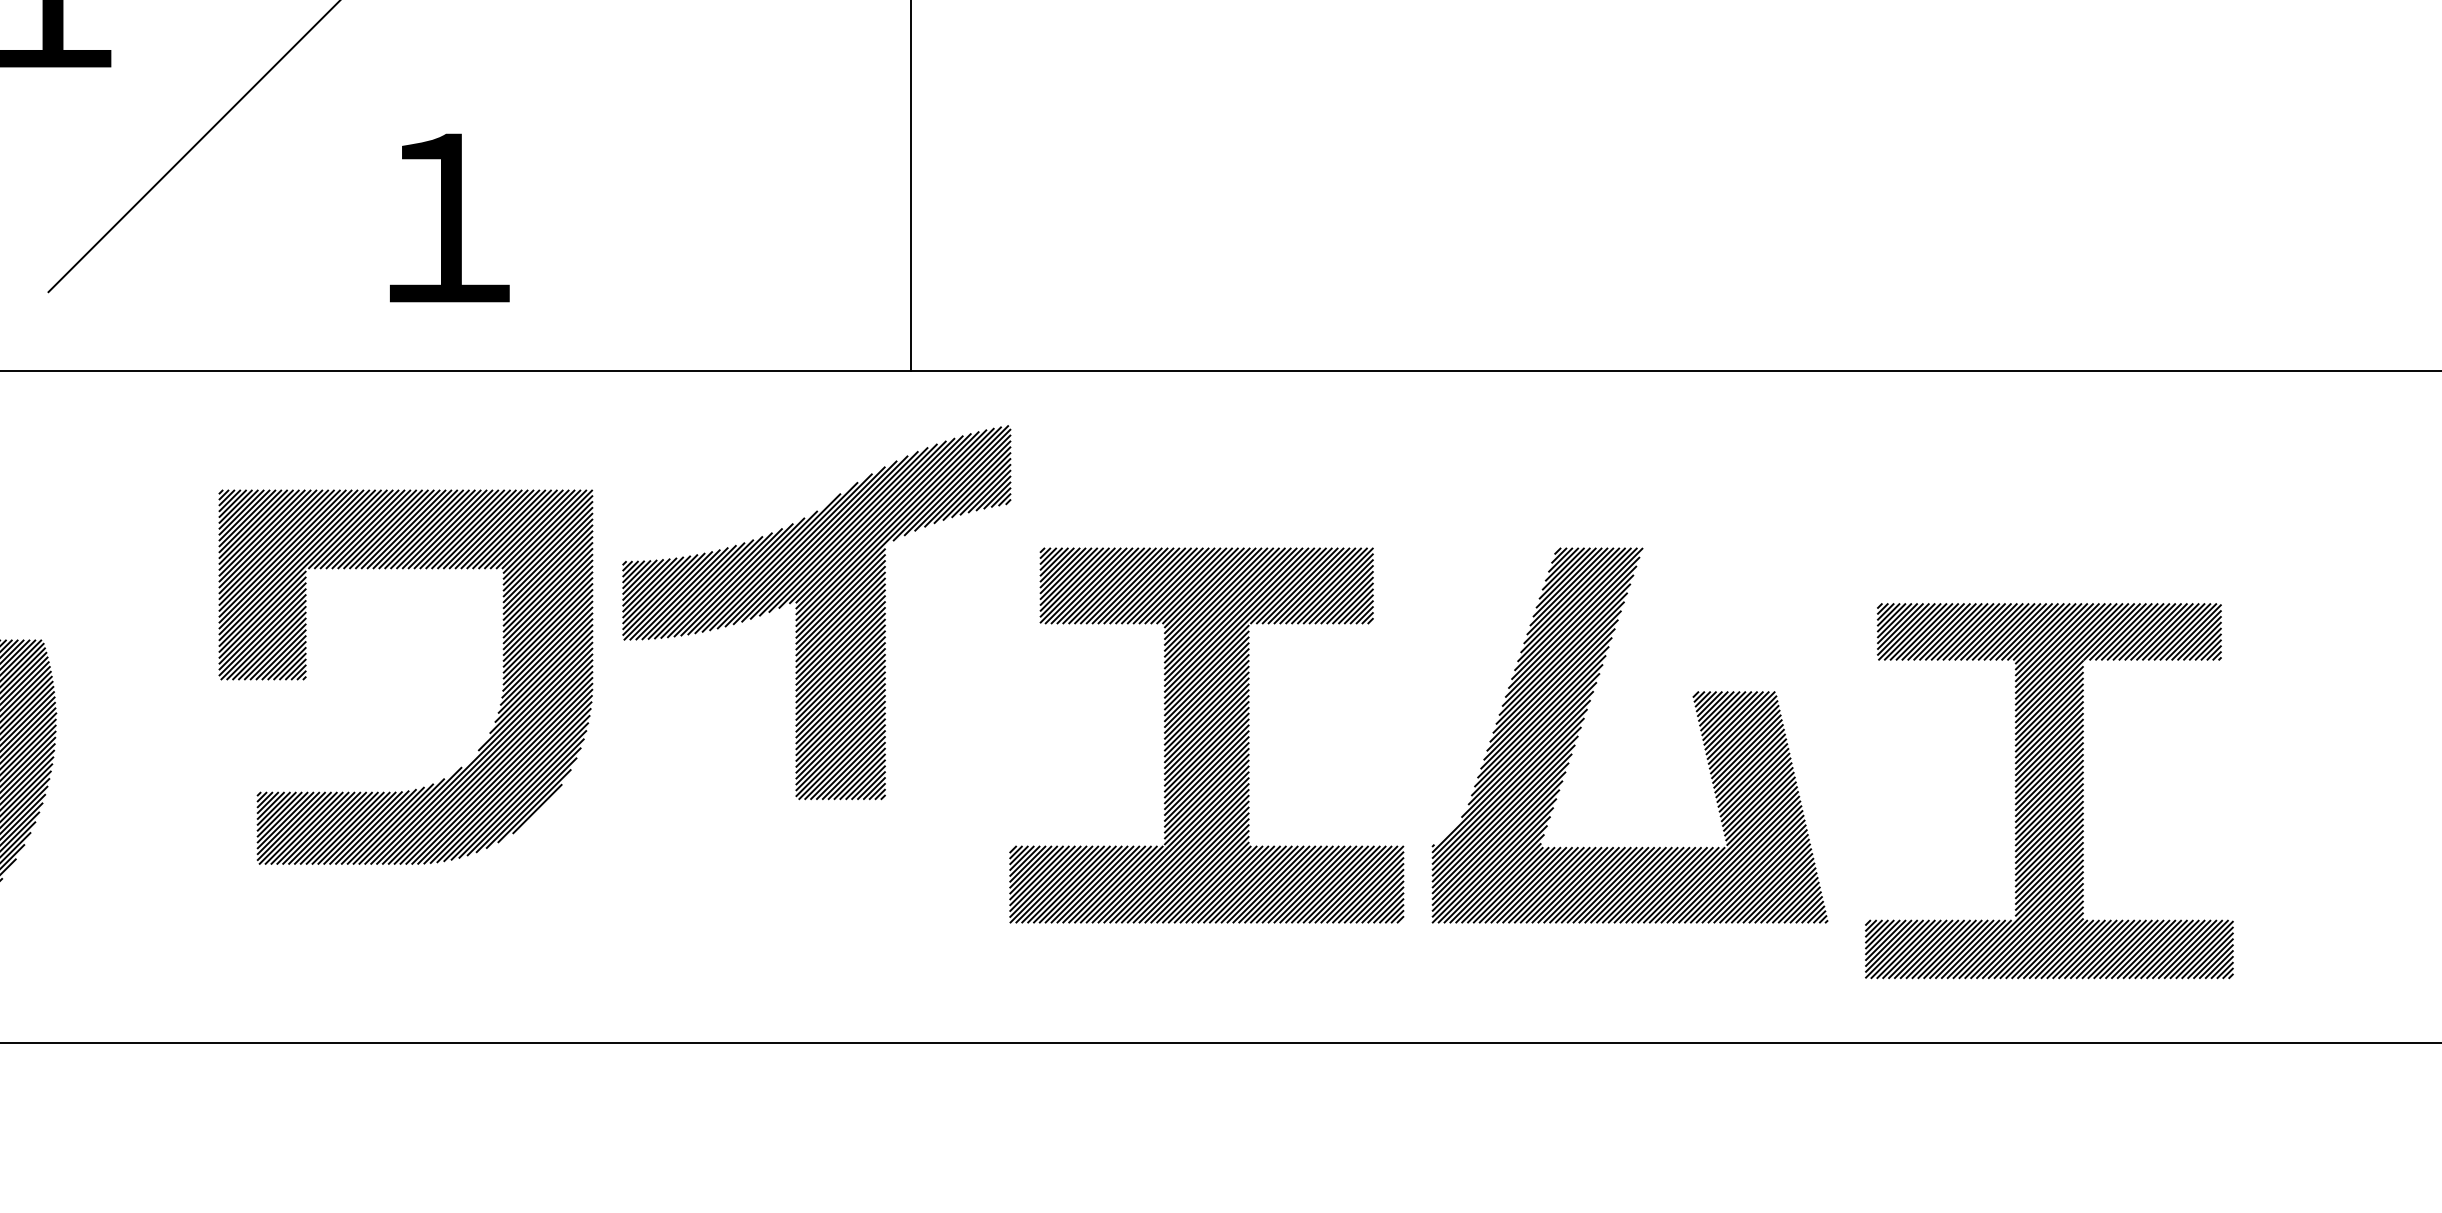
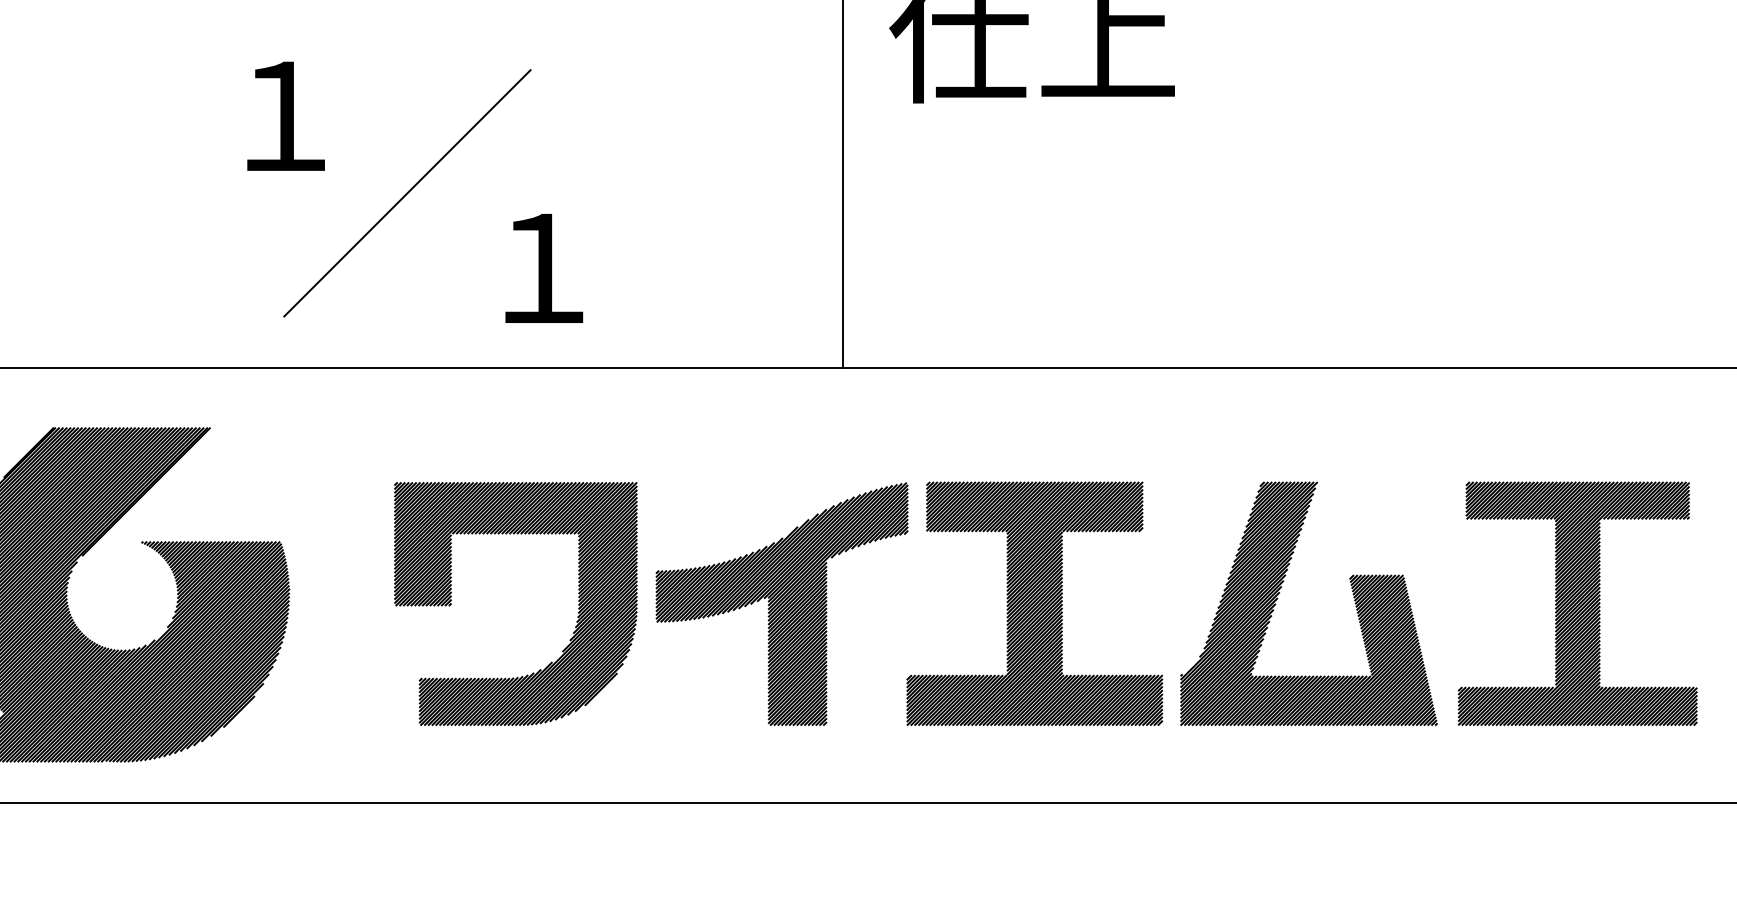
part: (815, 611) -> (781, 603), moved
part: (501, 690) -> (577, 612), moved
part: (2048, 790) -> (1577, 603), moved

